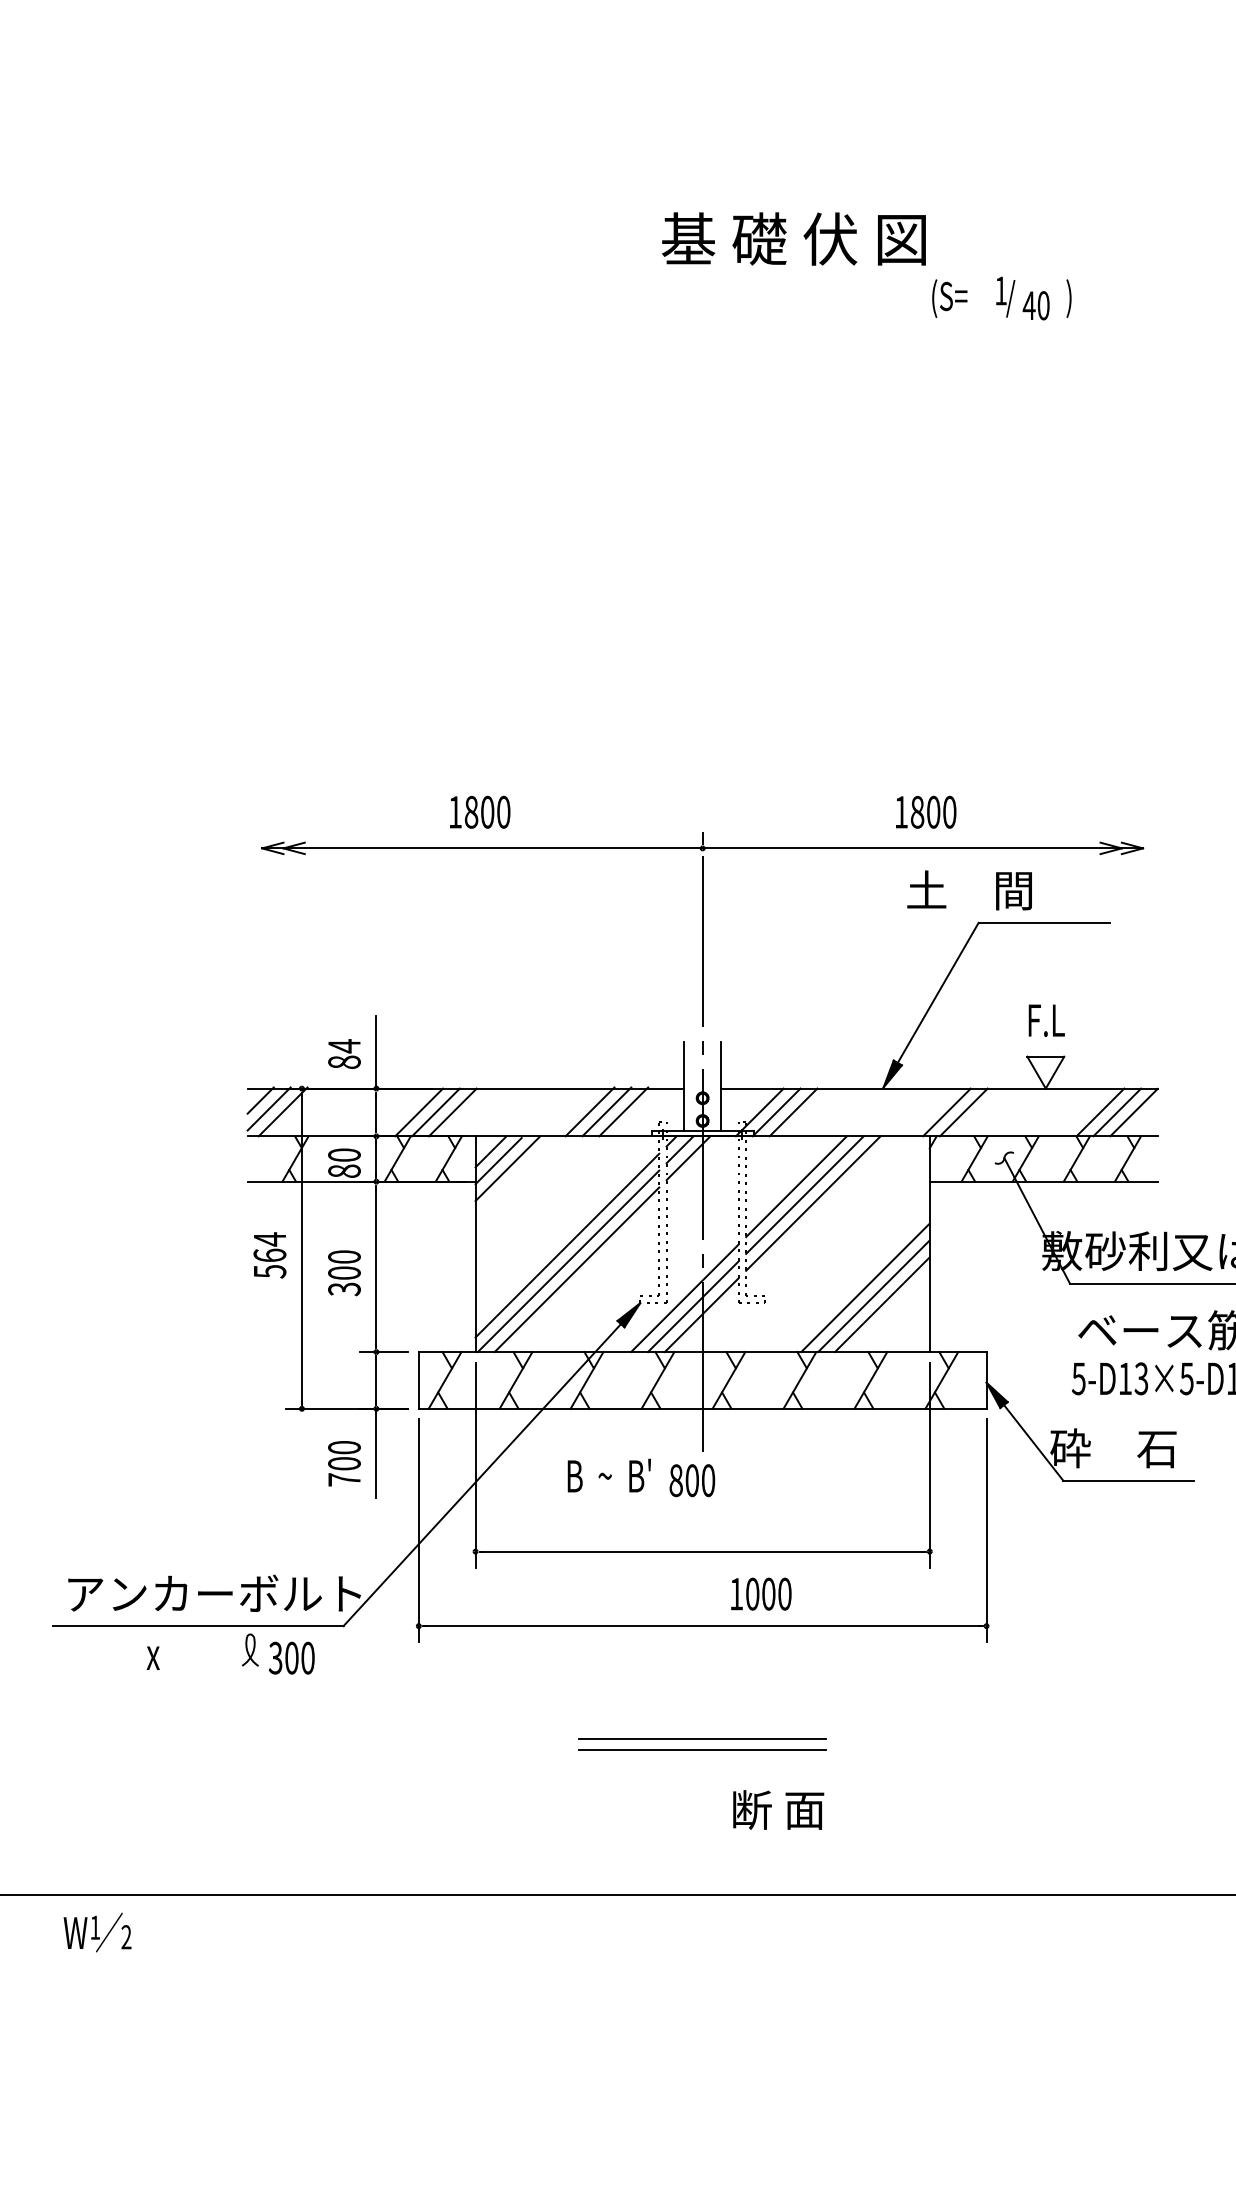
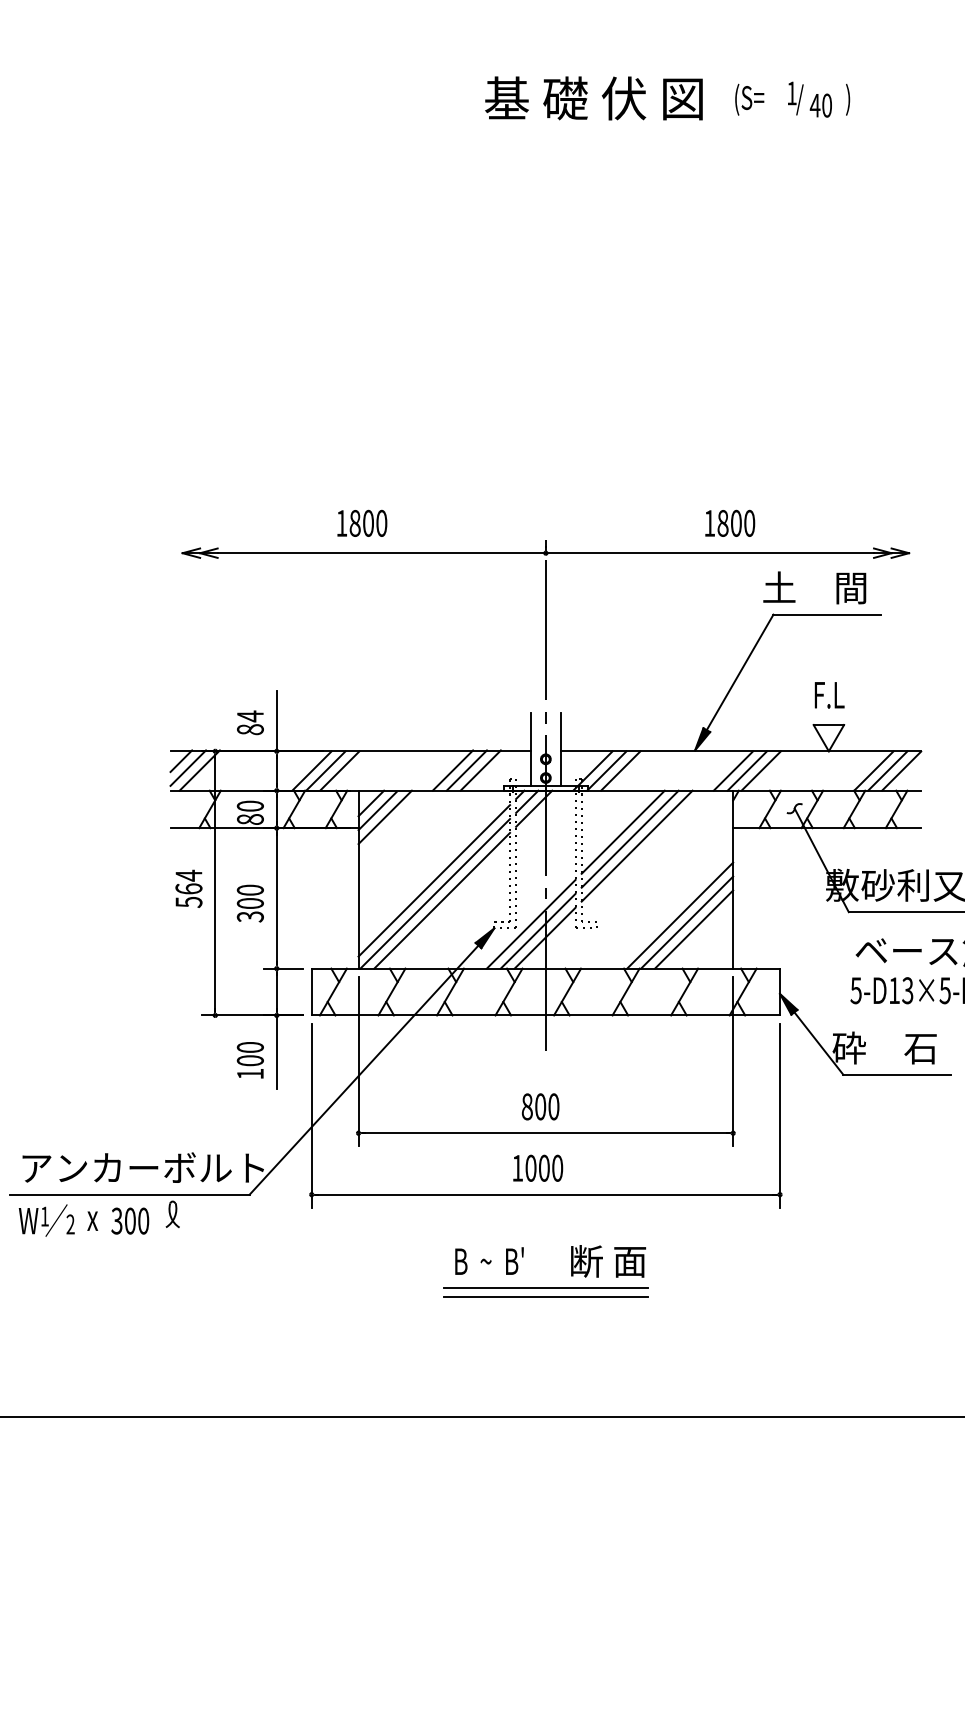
text: (793, 238) -> (593, 98), moved
text: (969, 890) -> (814, 587), moved
line: (929, 1112) -> (732, 771), added
text: (608, 1475) -> (488, 1260), moved
text: (344, 1479) -> (250, 1073), 700 -> 100
text: (692, 1480) -> (540, 1106), moved
text: (761, 1593) -> (538, 1167), moved
text: (291, 1657) -> (130, 1220), moved
text: (778, 1809) -> (608, 1260), moved
text: (97, 1932) -> (46, 1220), moved

